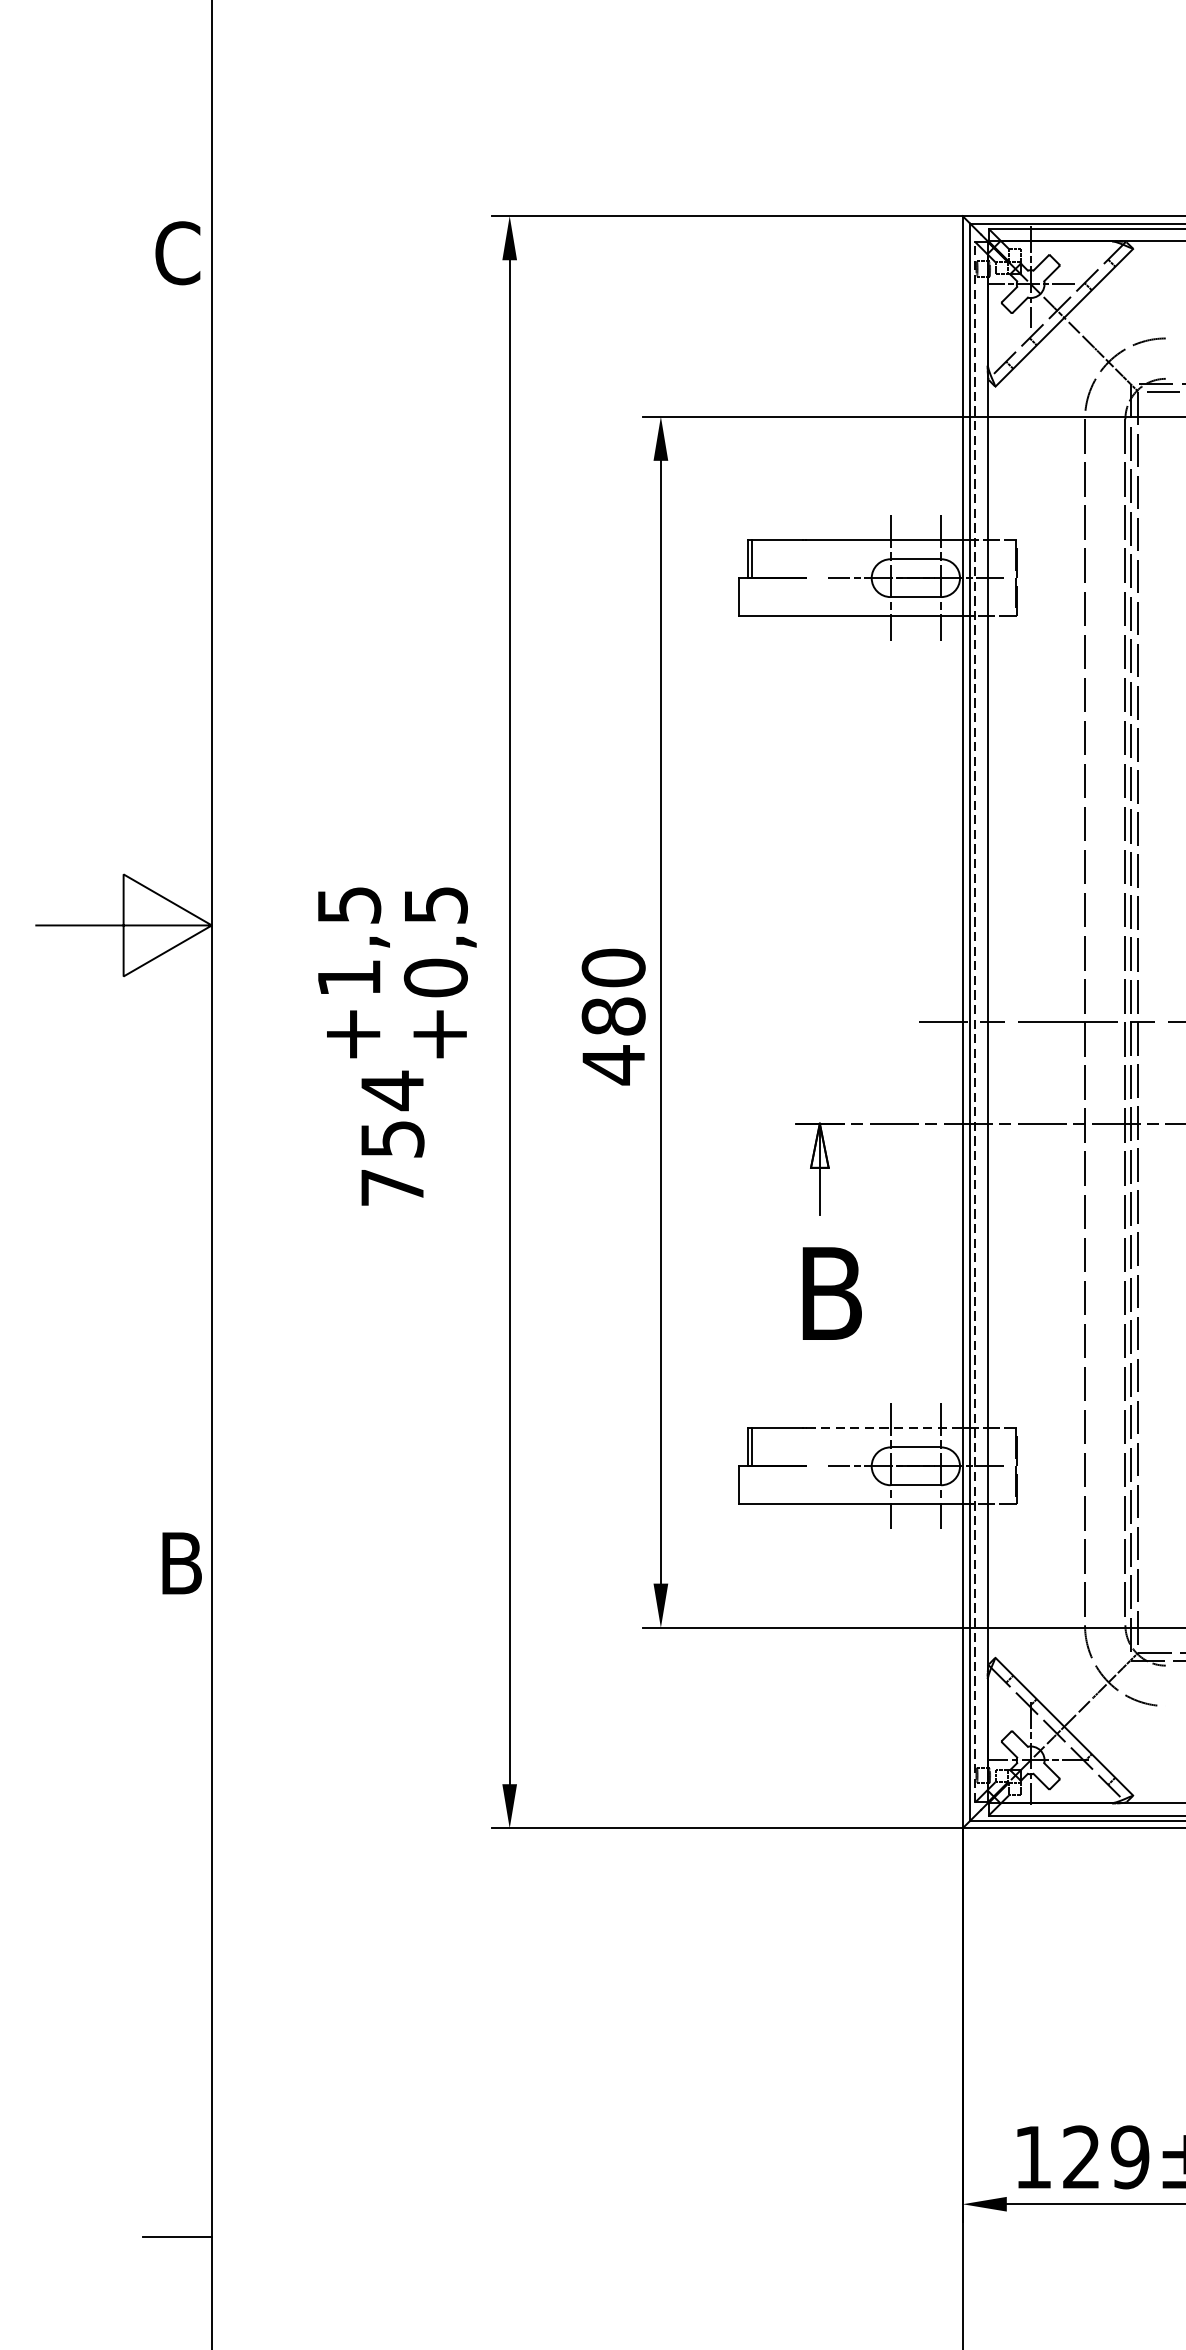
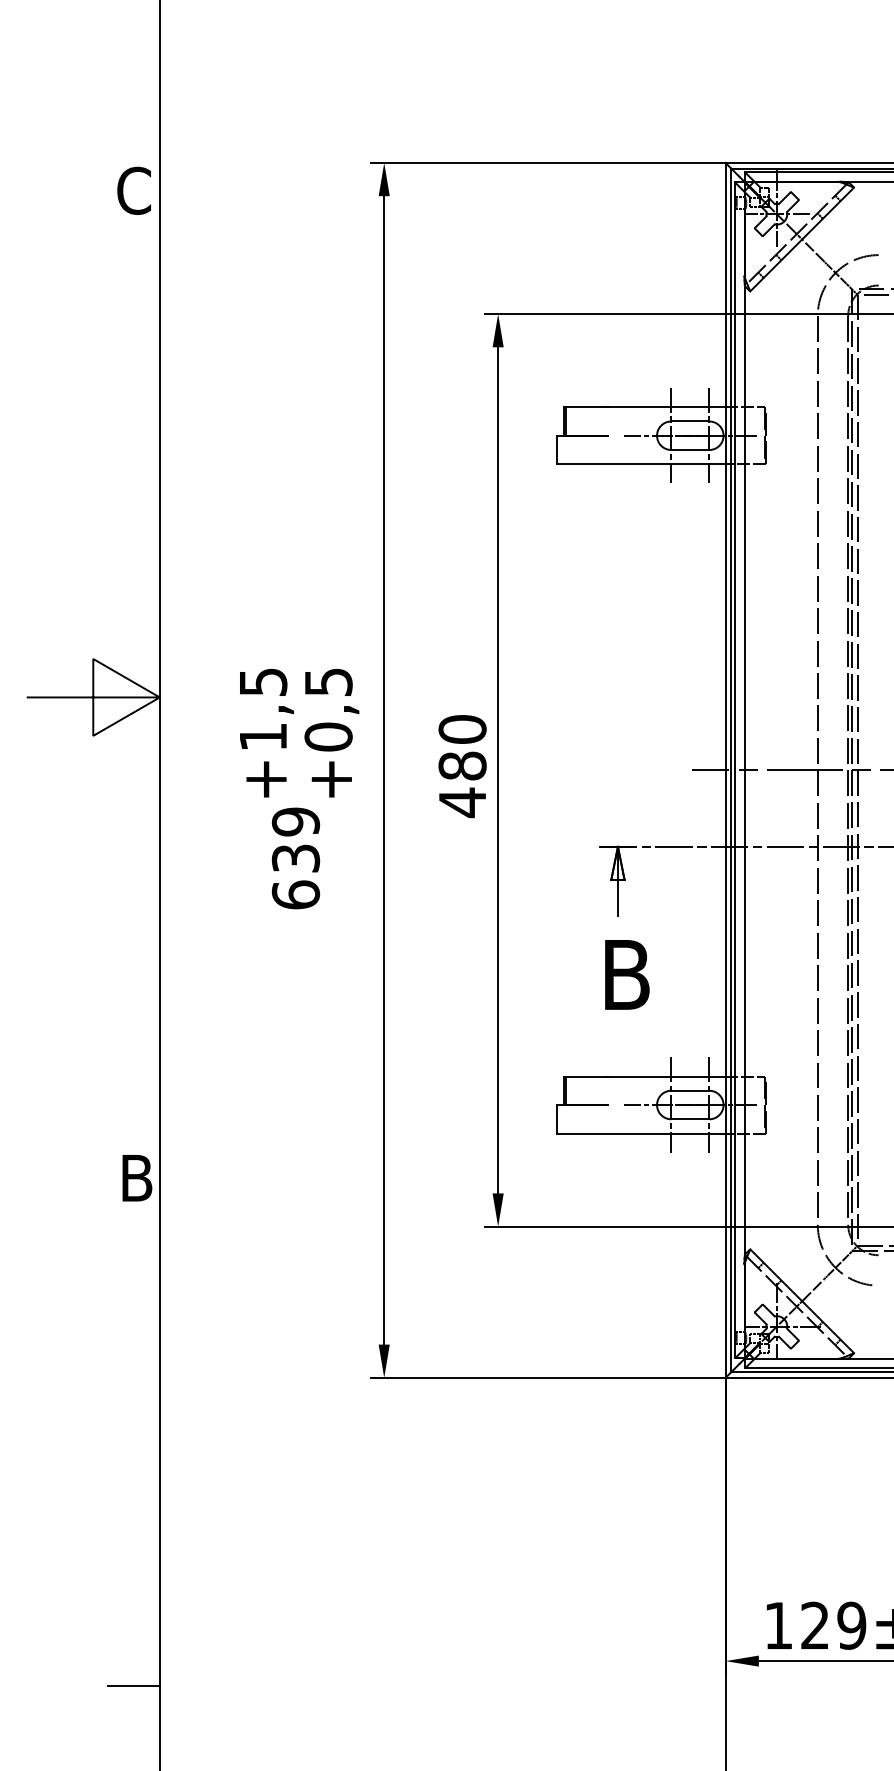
line: (975, 1022) -> (735, 770), dashed -> solid
text: (391, 1137) -> (295, 857), 754 -> 639
line: (884, 1428) -> (666, 1076), dashed -> solid

